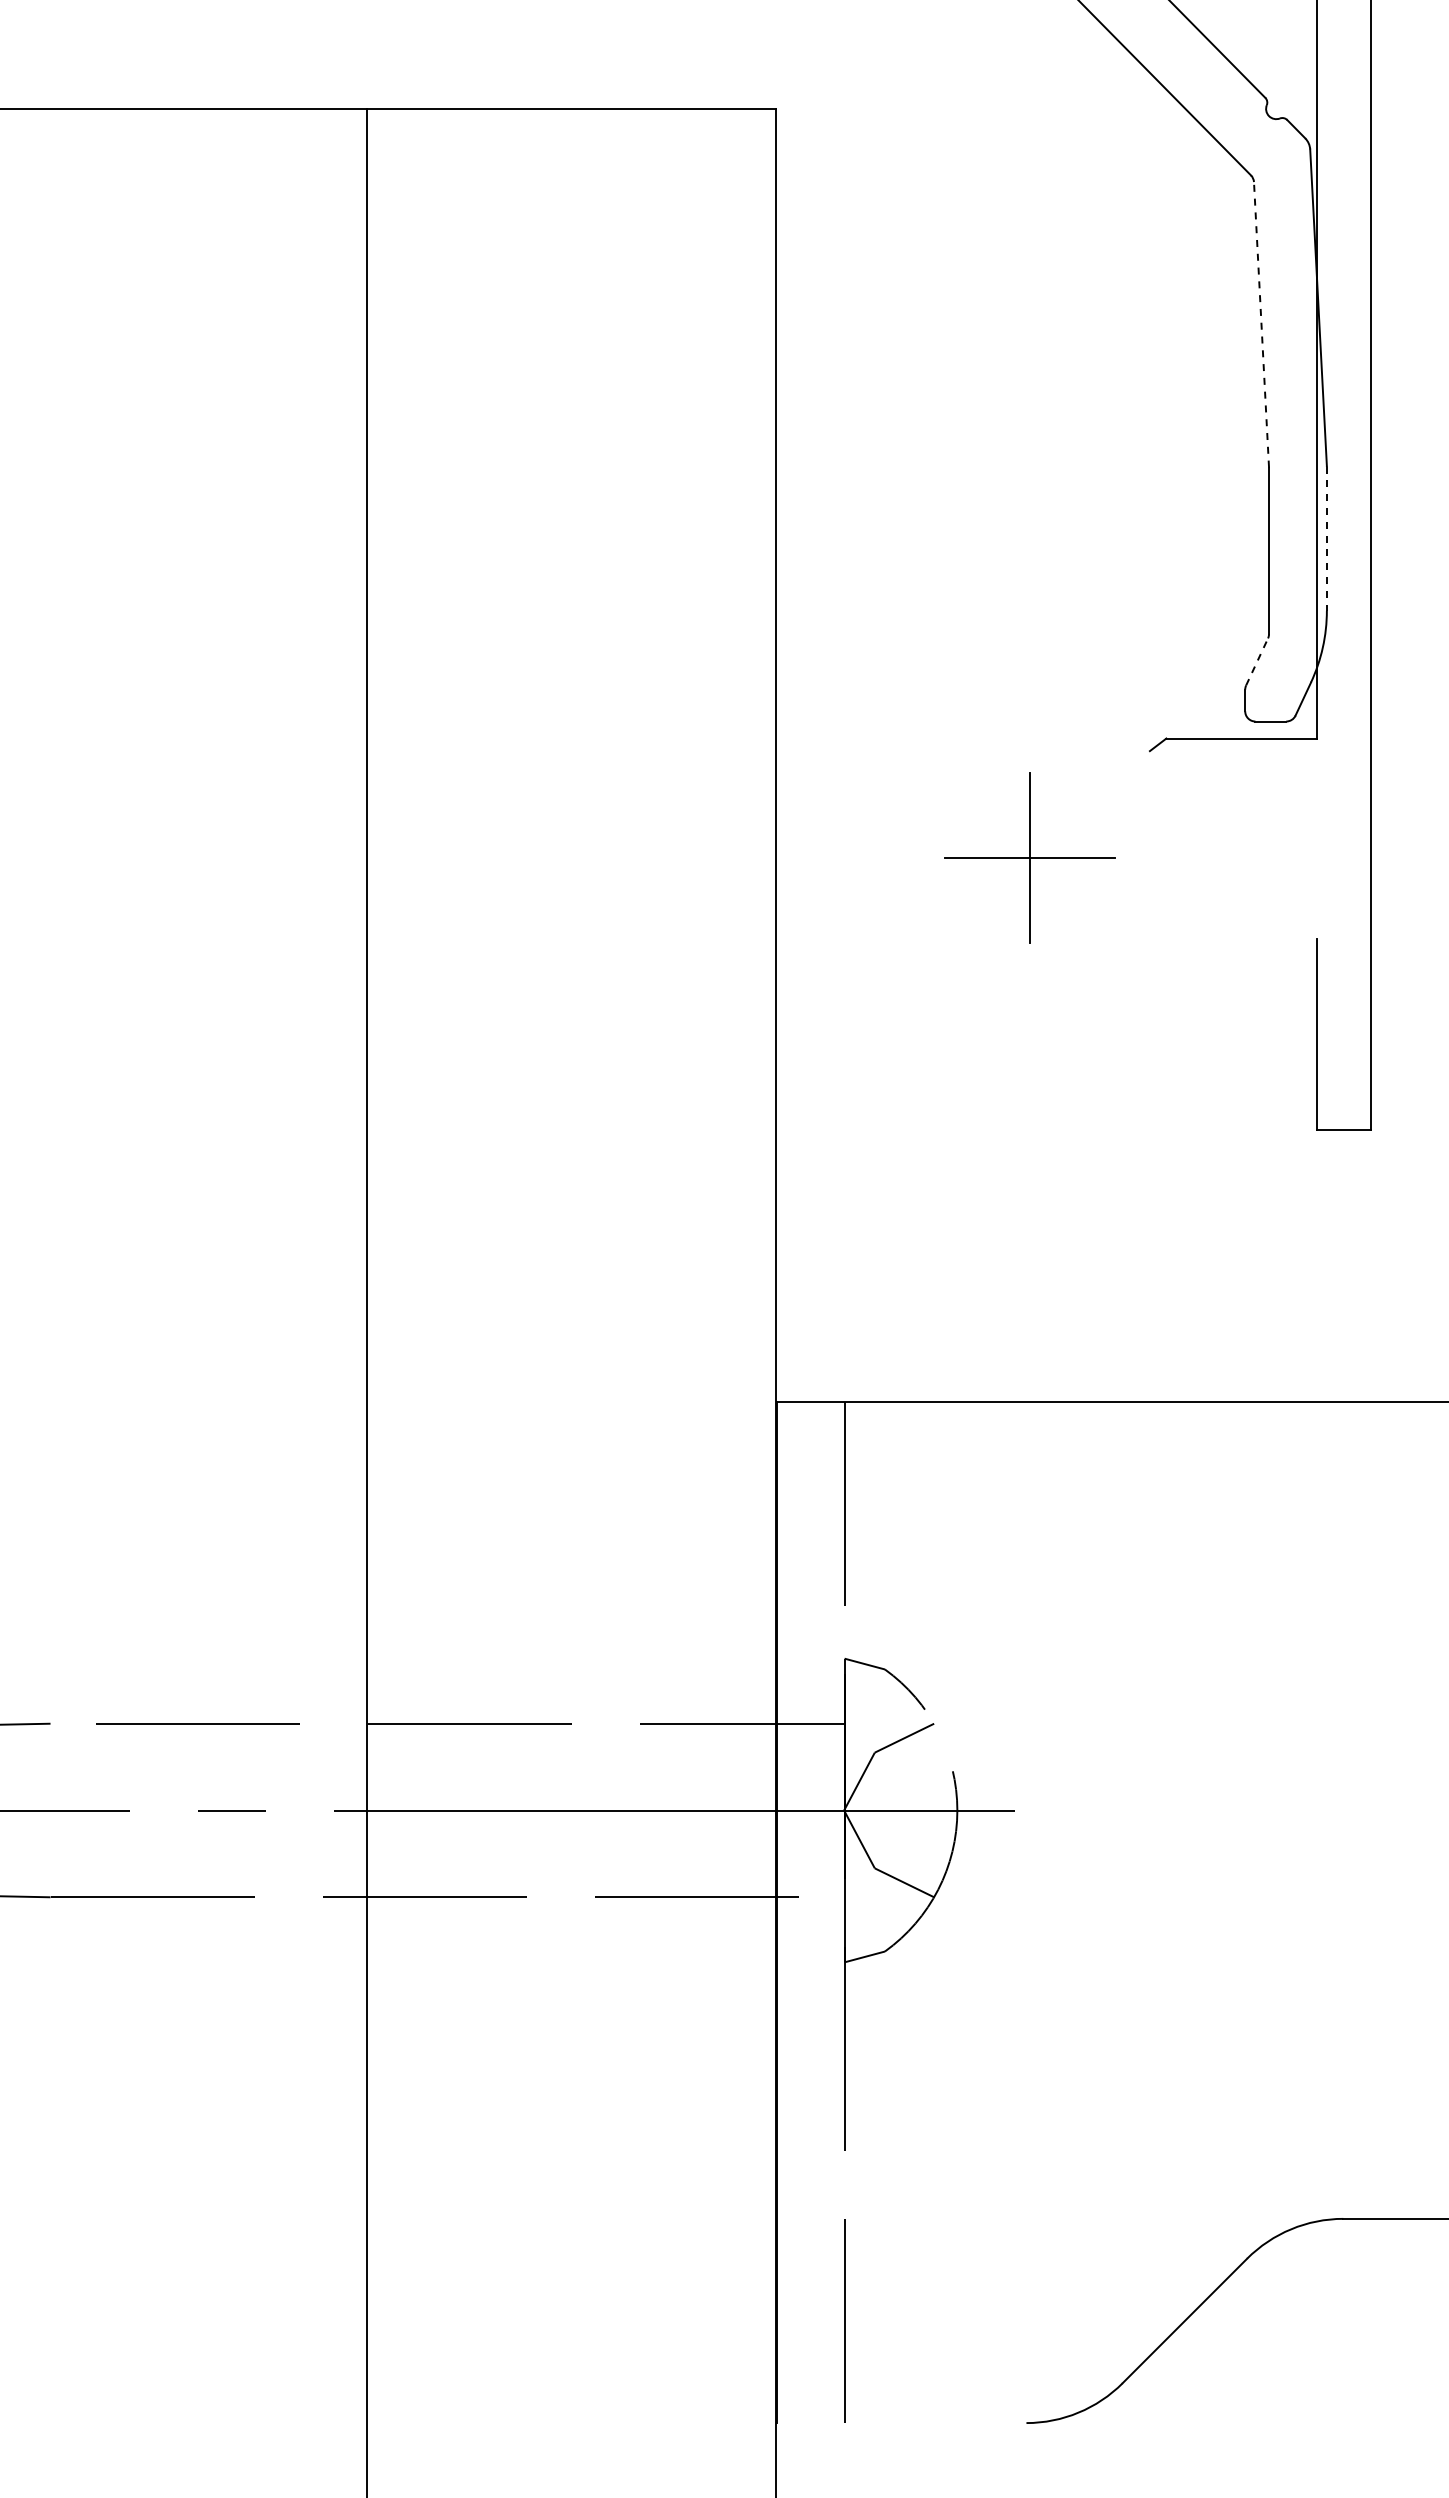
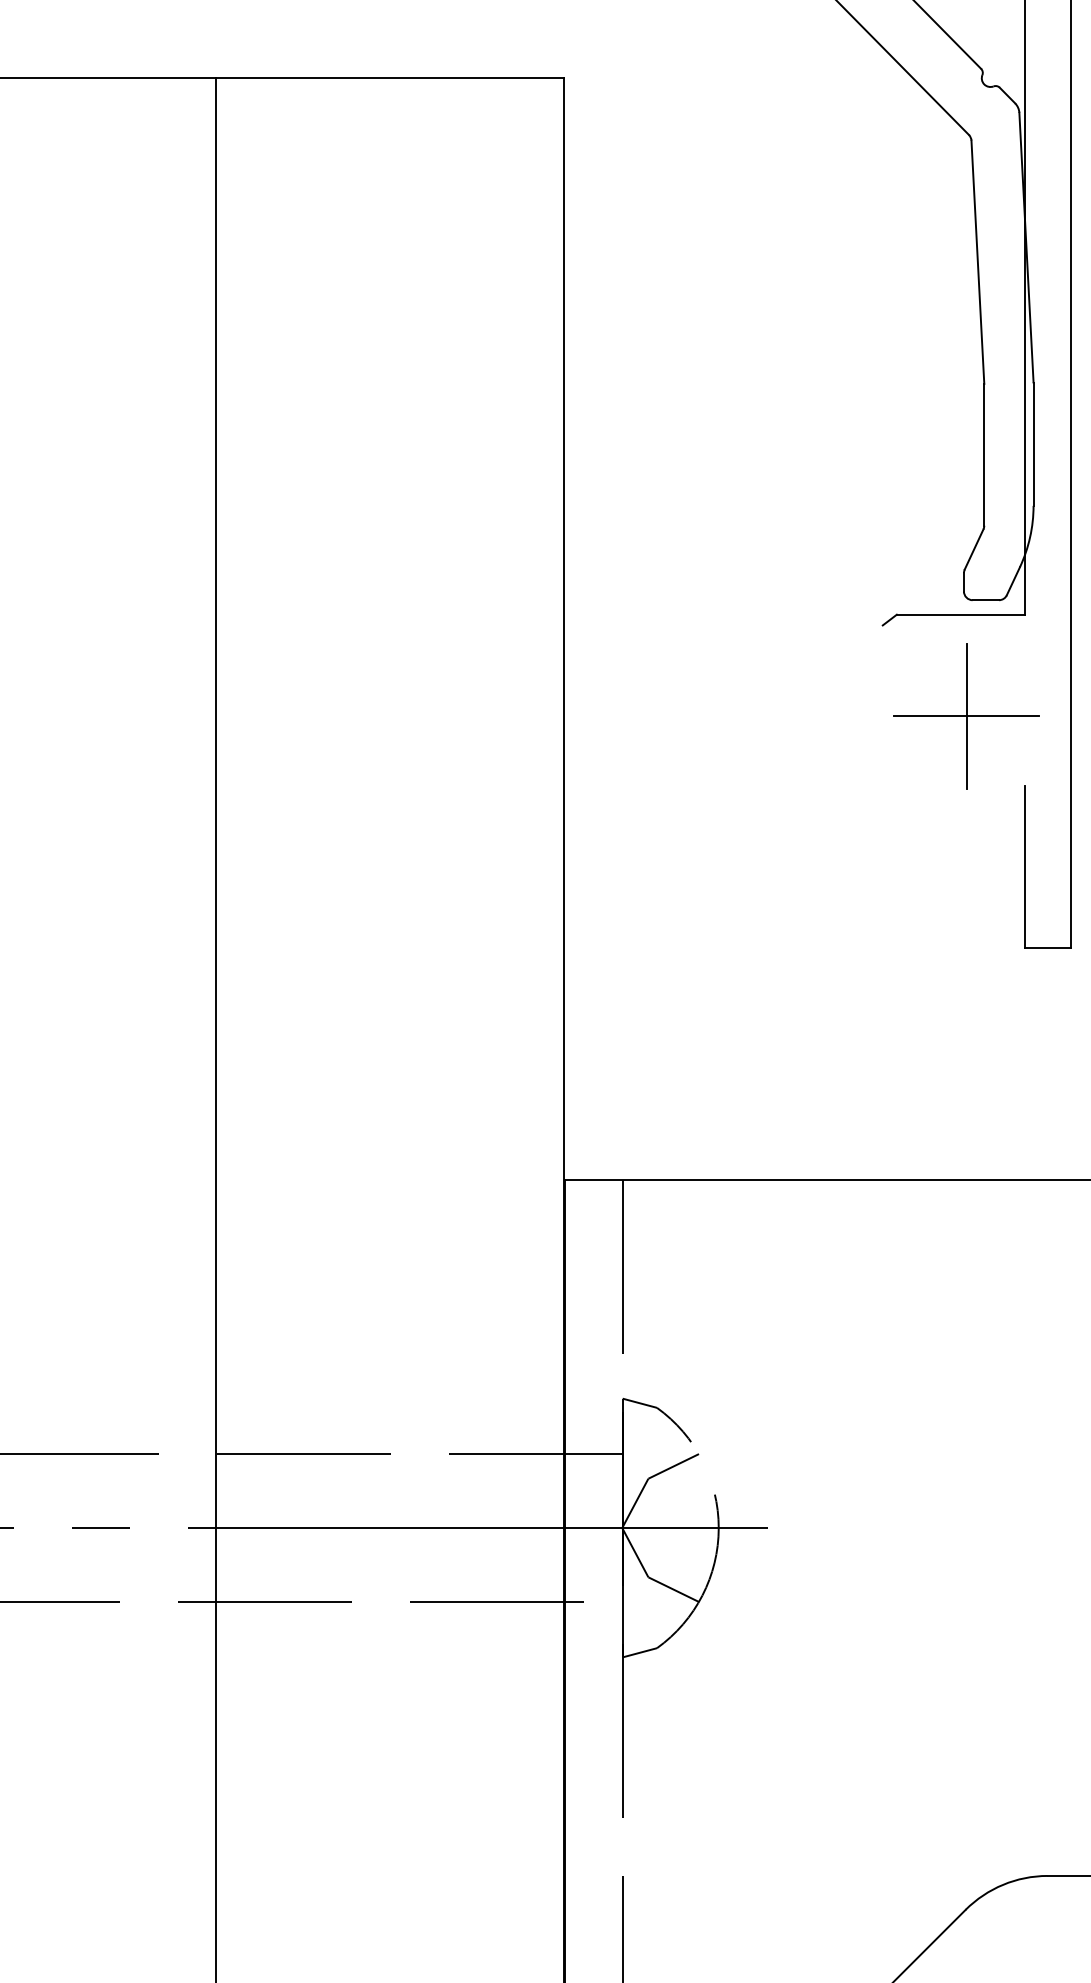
line: (1261, 324) -> (977, 261), dashed -> solid
line: (1326, 539) -> (1033, 445), dashed -> solid
line: (1257, 661) -> (974, 549), dashed -> solid
part: (1029, 857) -> (966, 716), moved

